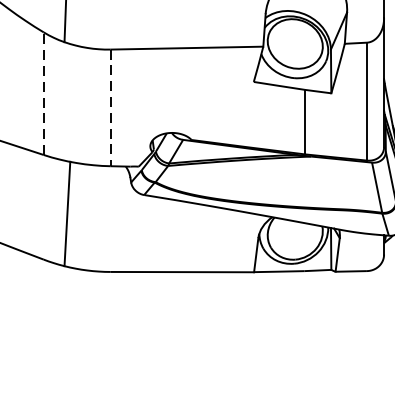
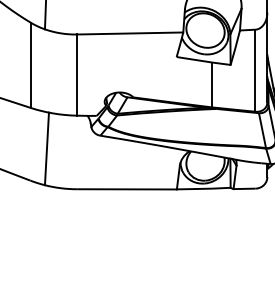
line: (43, 94) -> (30, 65), dashed -> solid
line: (111, 108) -> (77, 75), dashed -> solid

